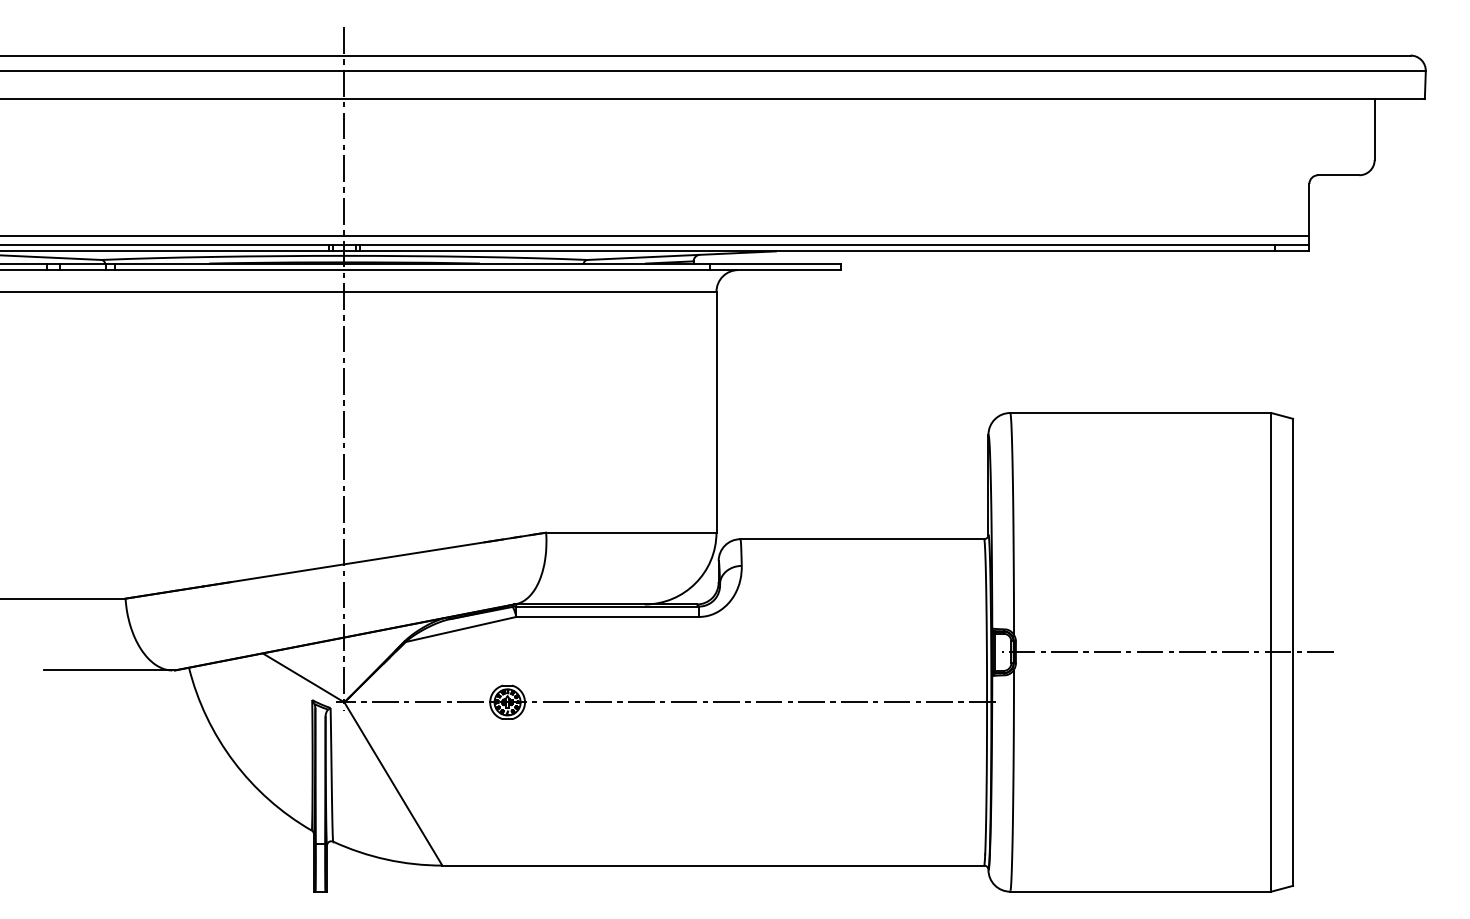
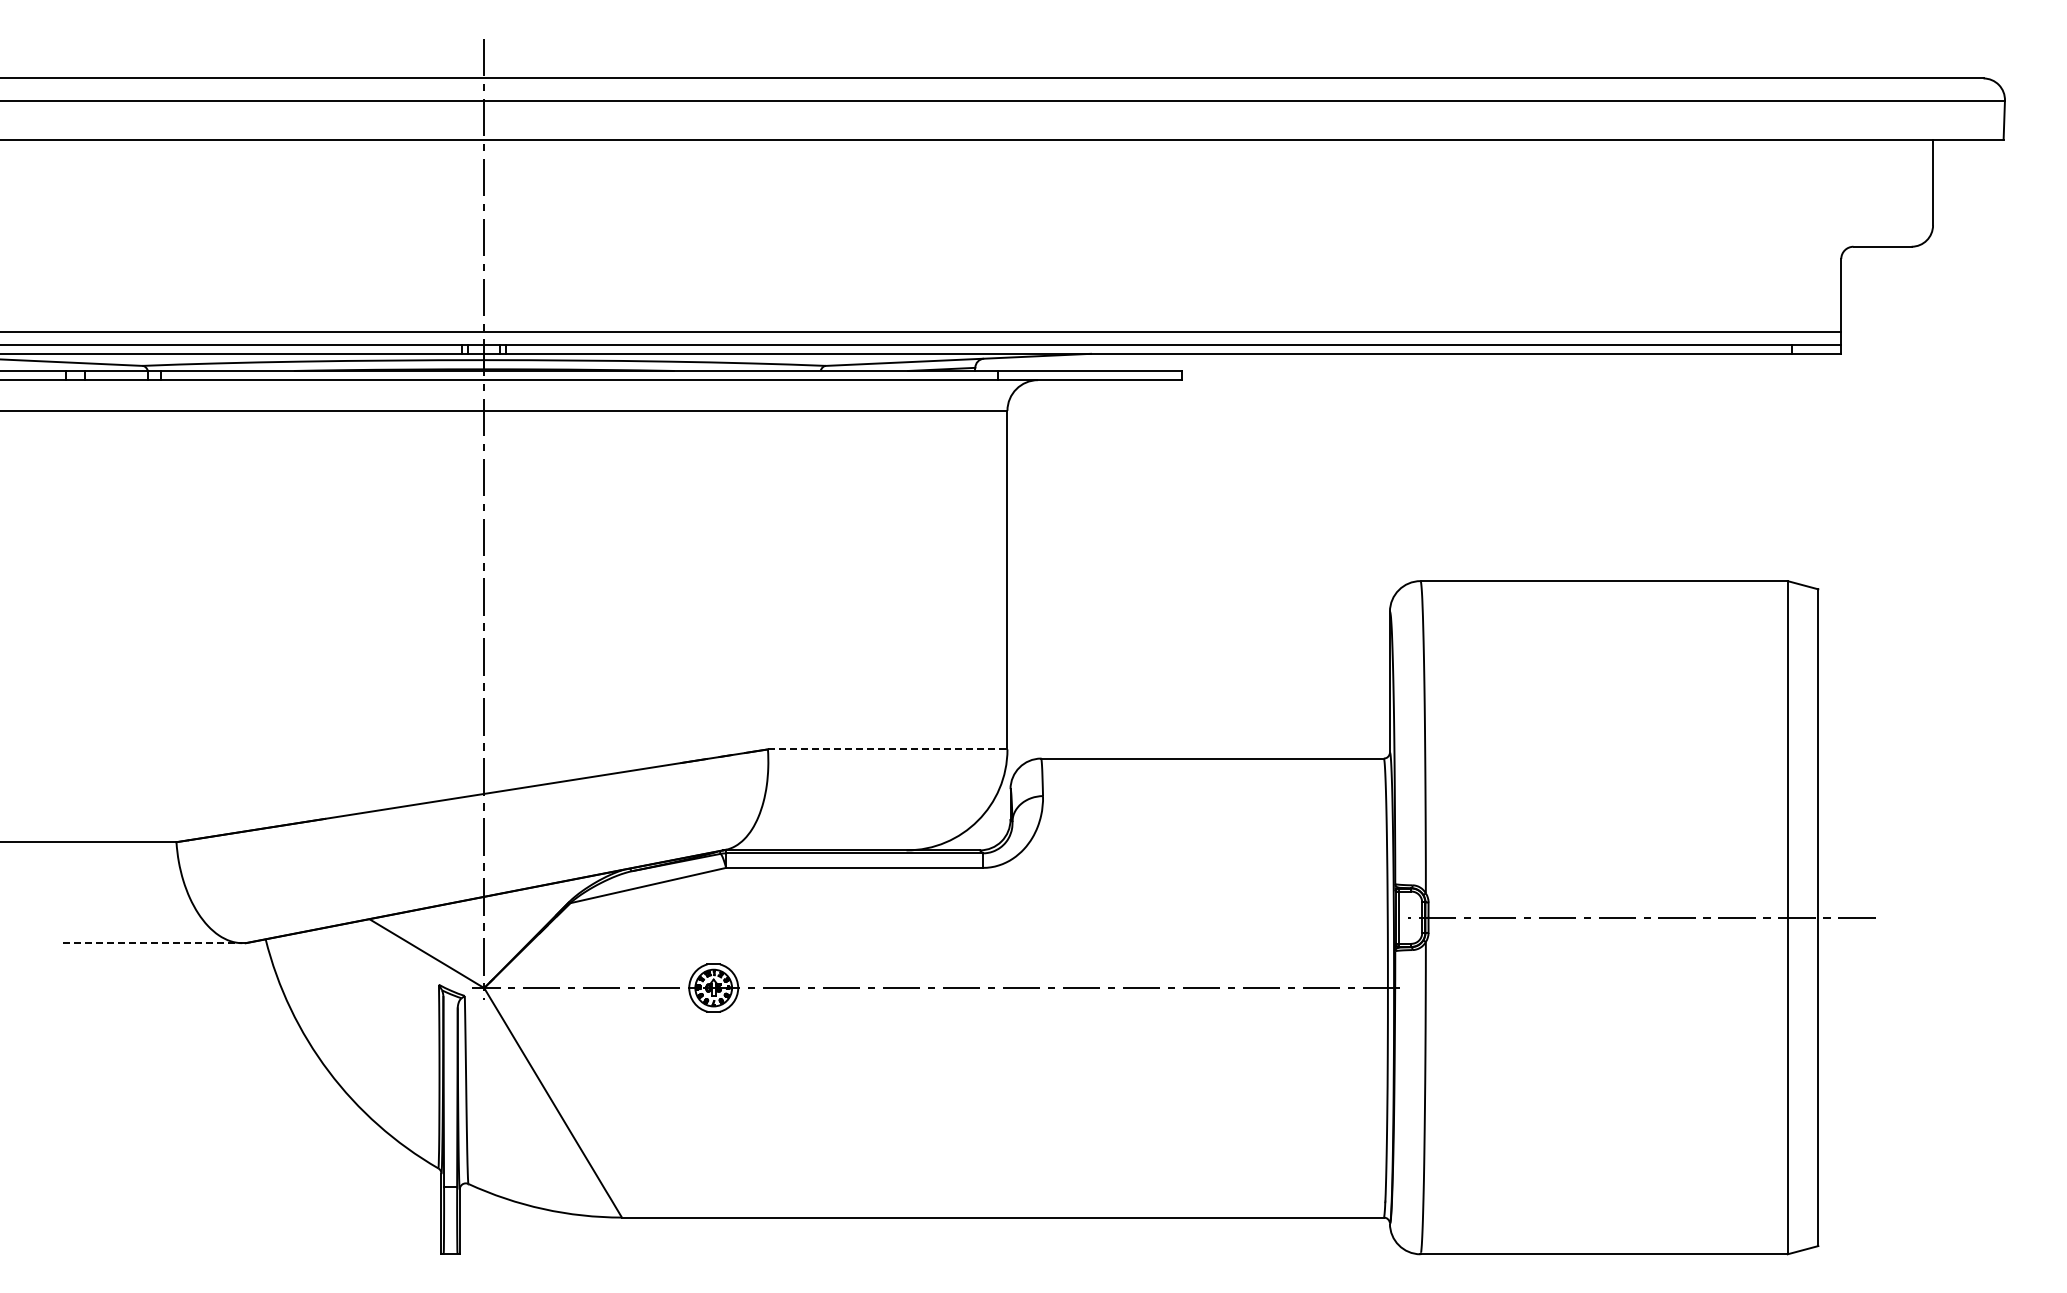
line: (631, 532) -> (887, 749), solid -> dashed
line: (109, 670) -> (153, 943), solid -> dashed

